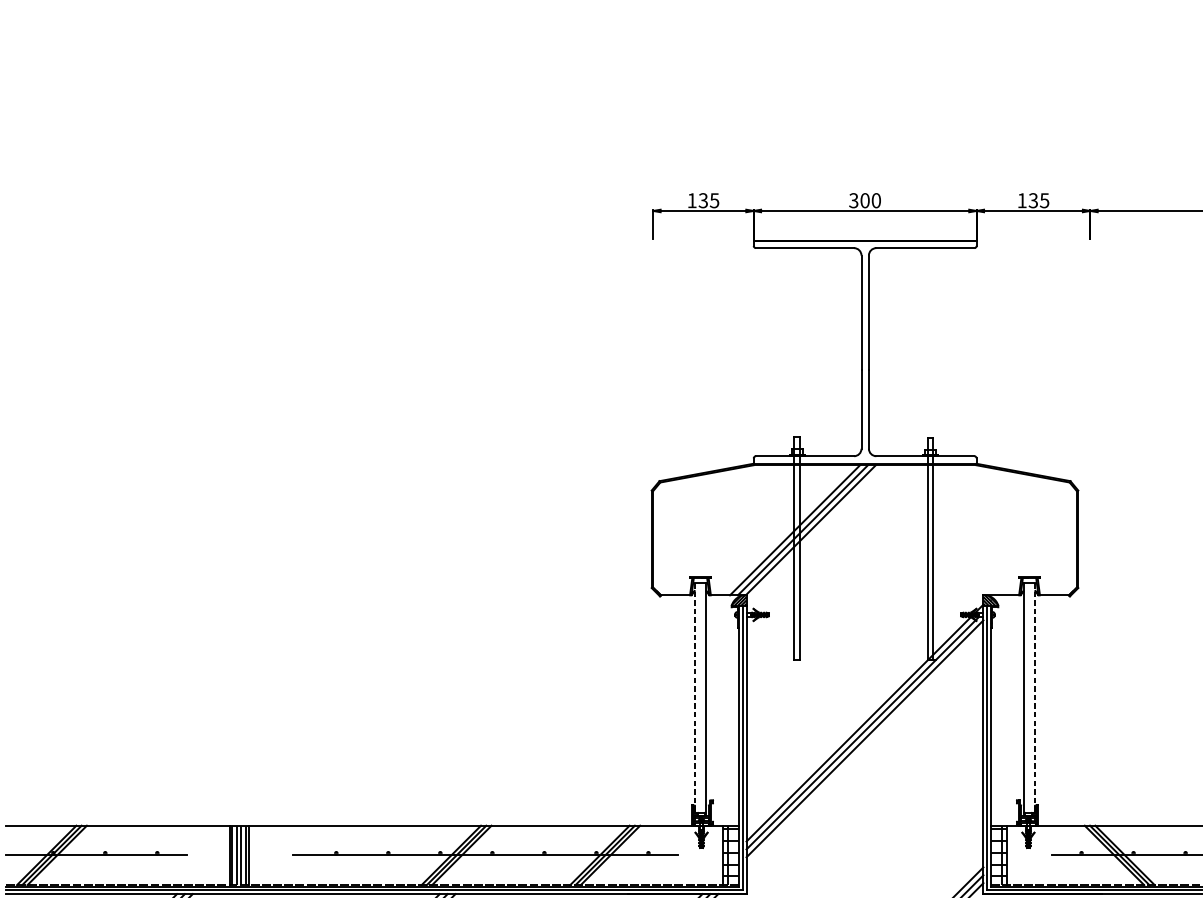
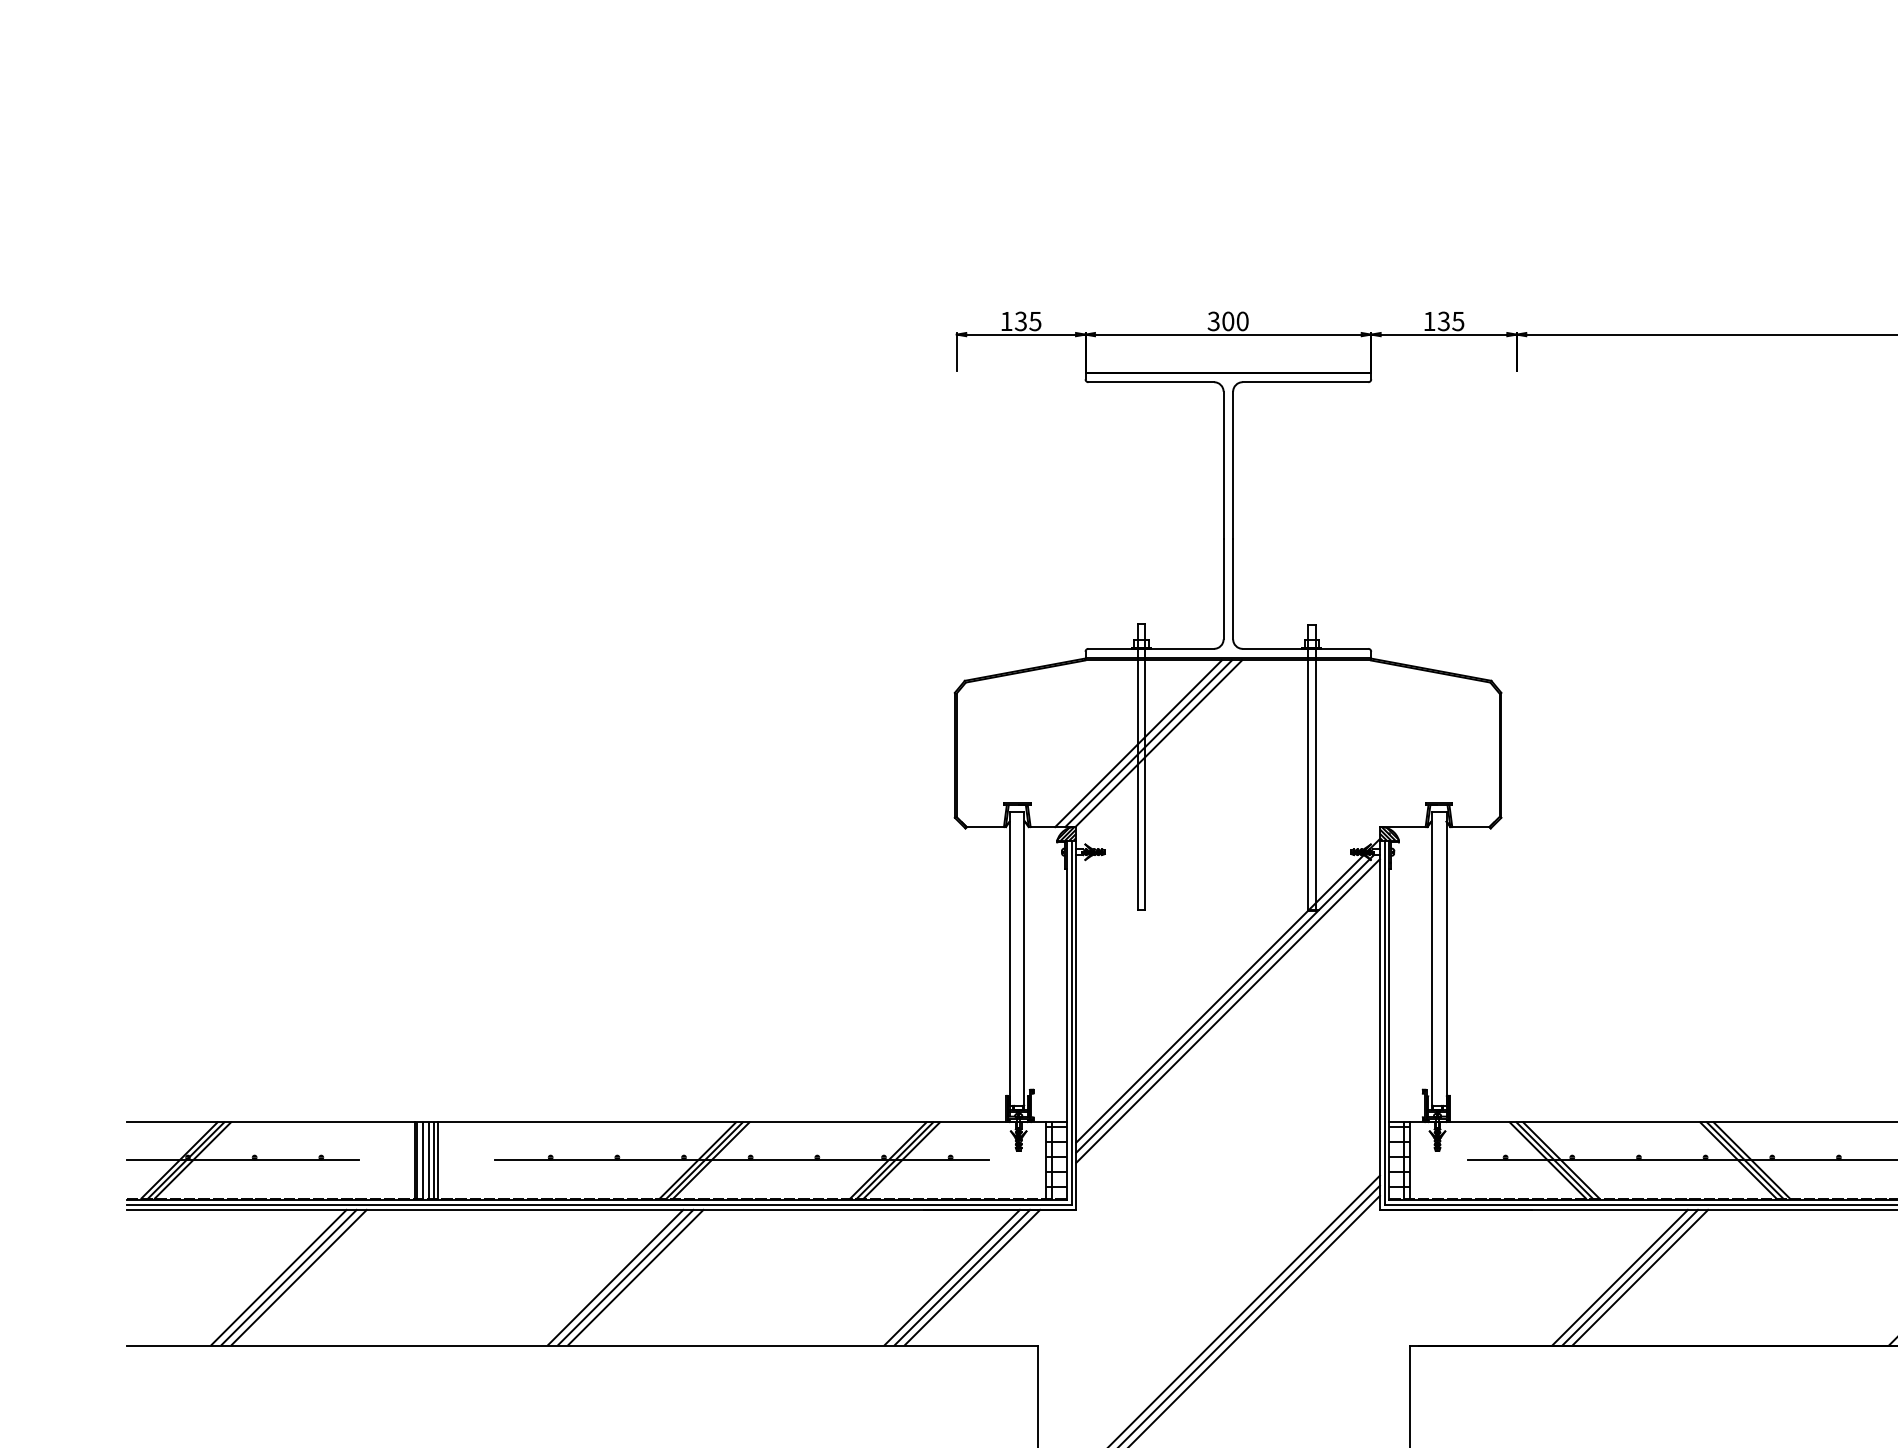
line: (694, 698) -> (1009, 959), dashed -> solid
line: (1035, 698) -> (1446, 959), dashed -> solid

